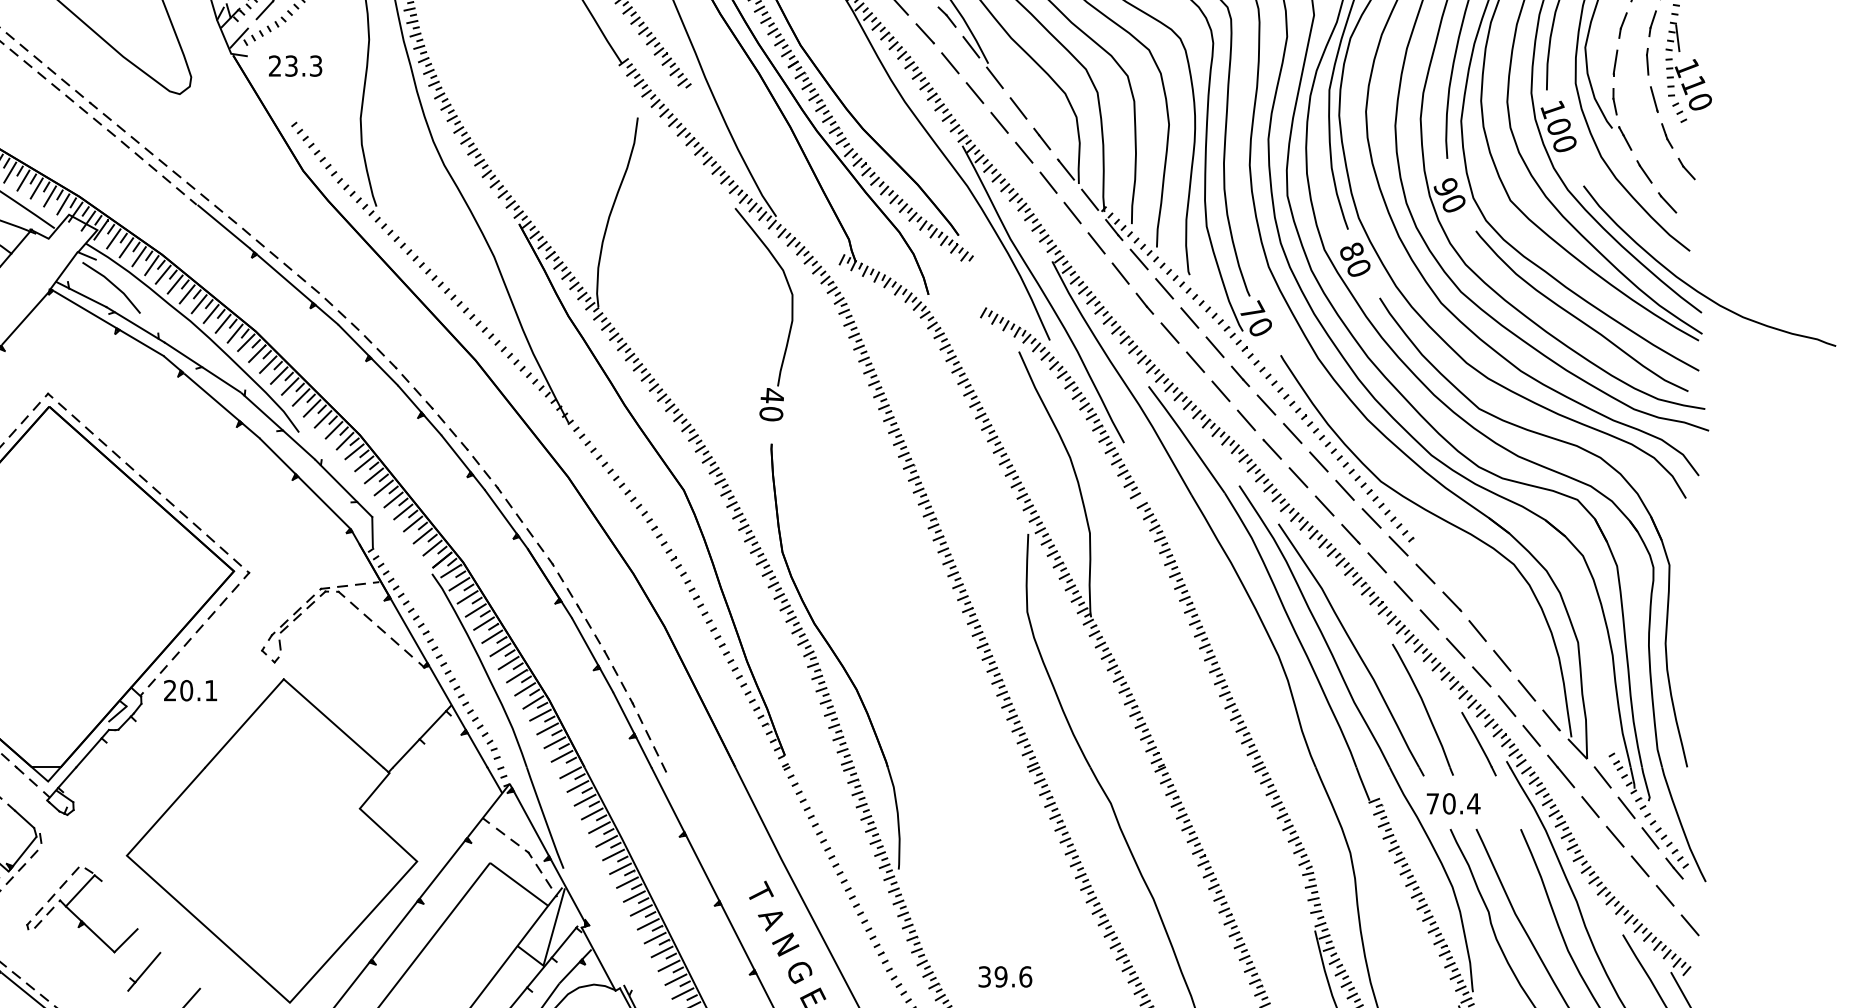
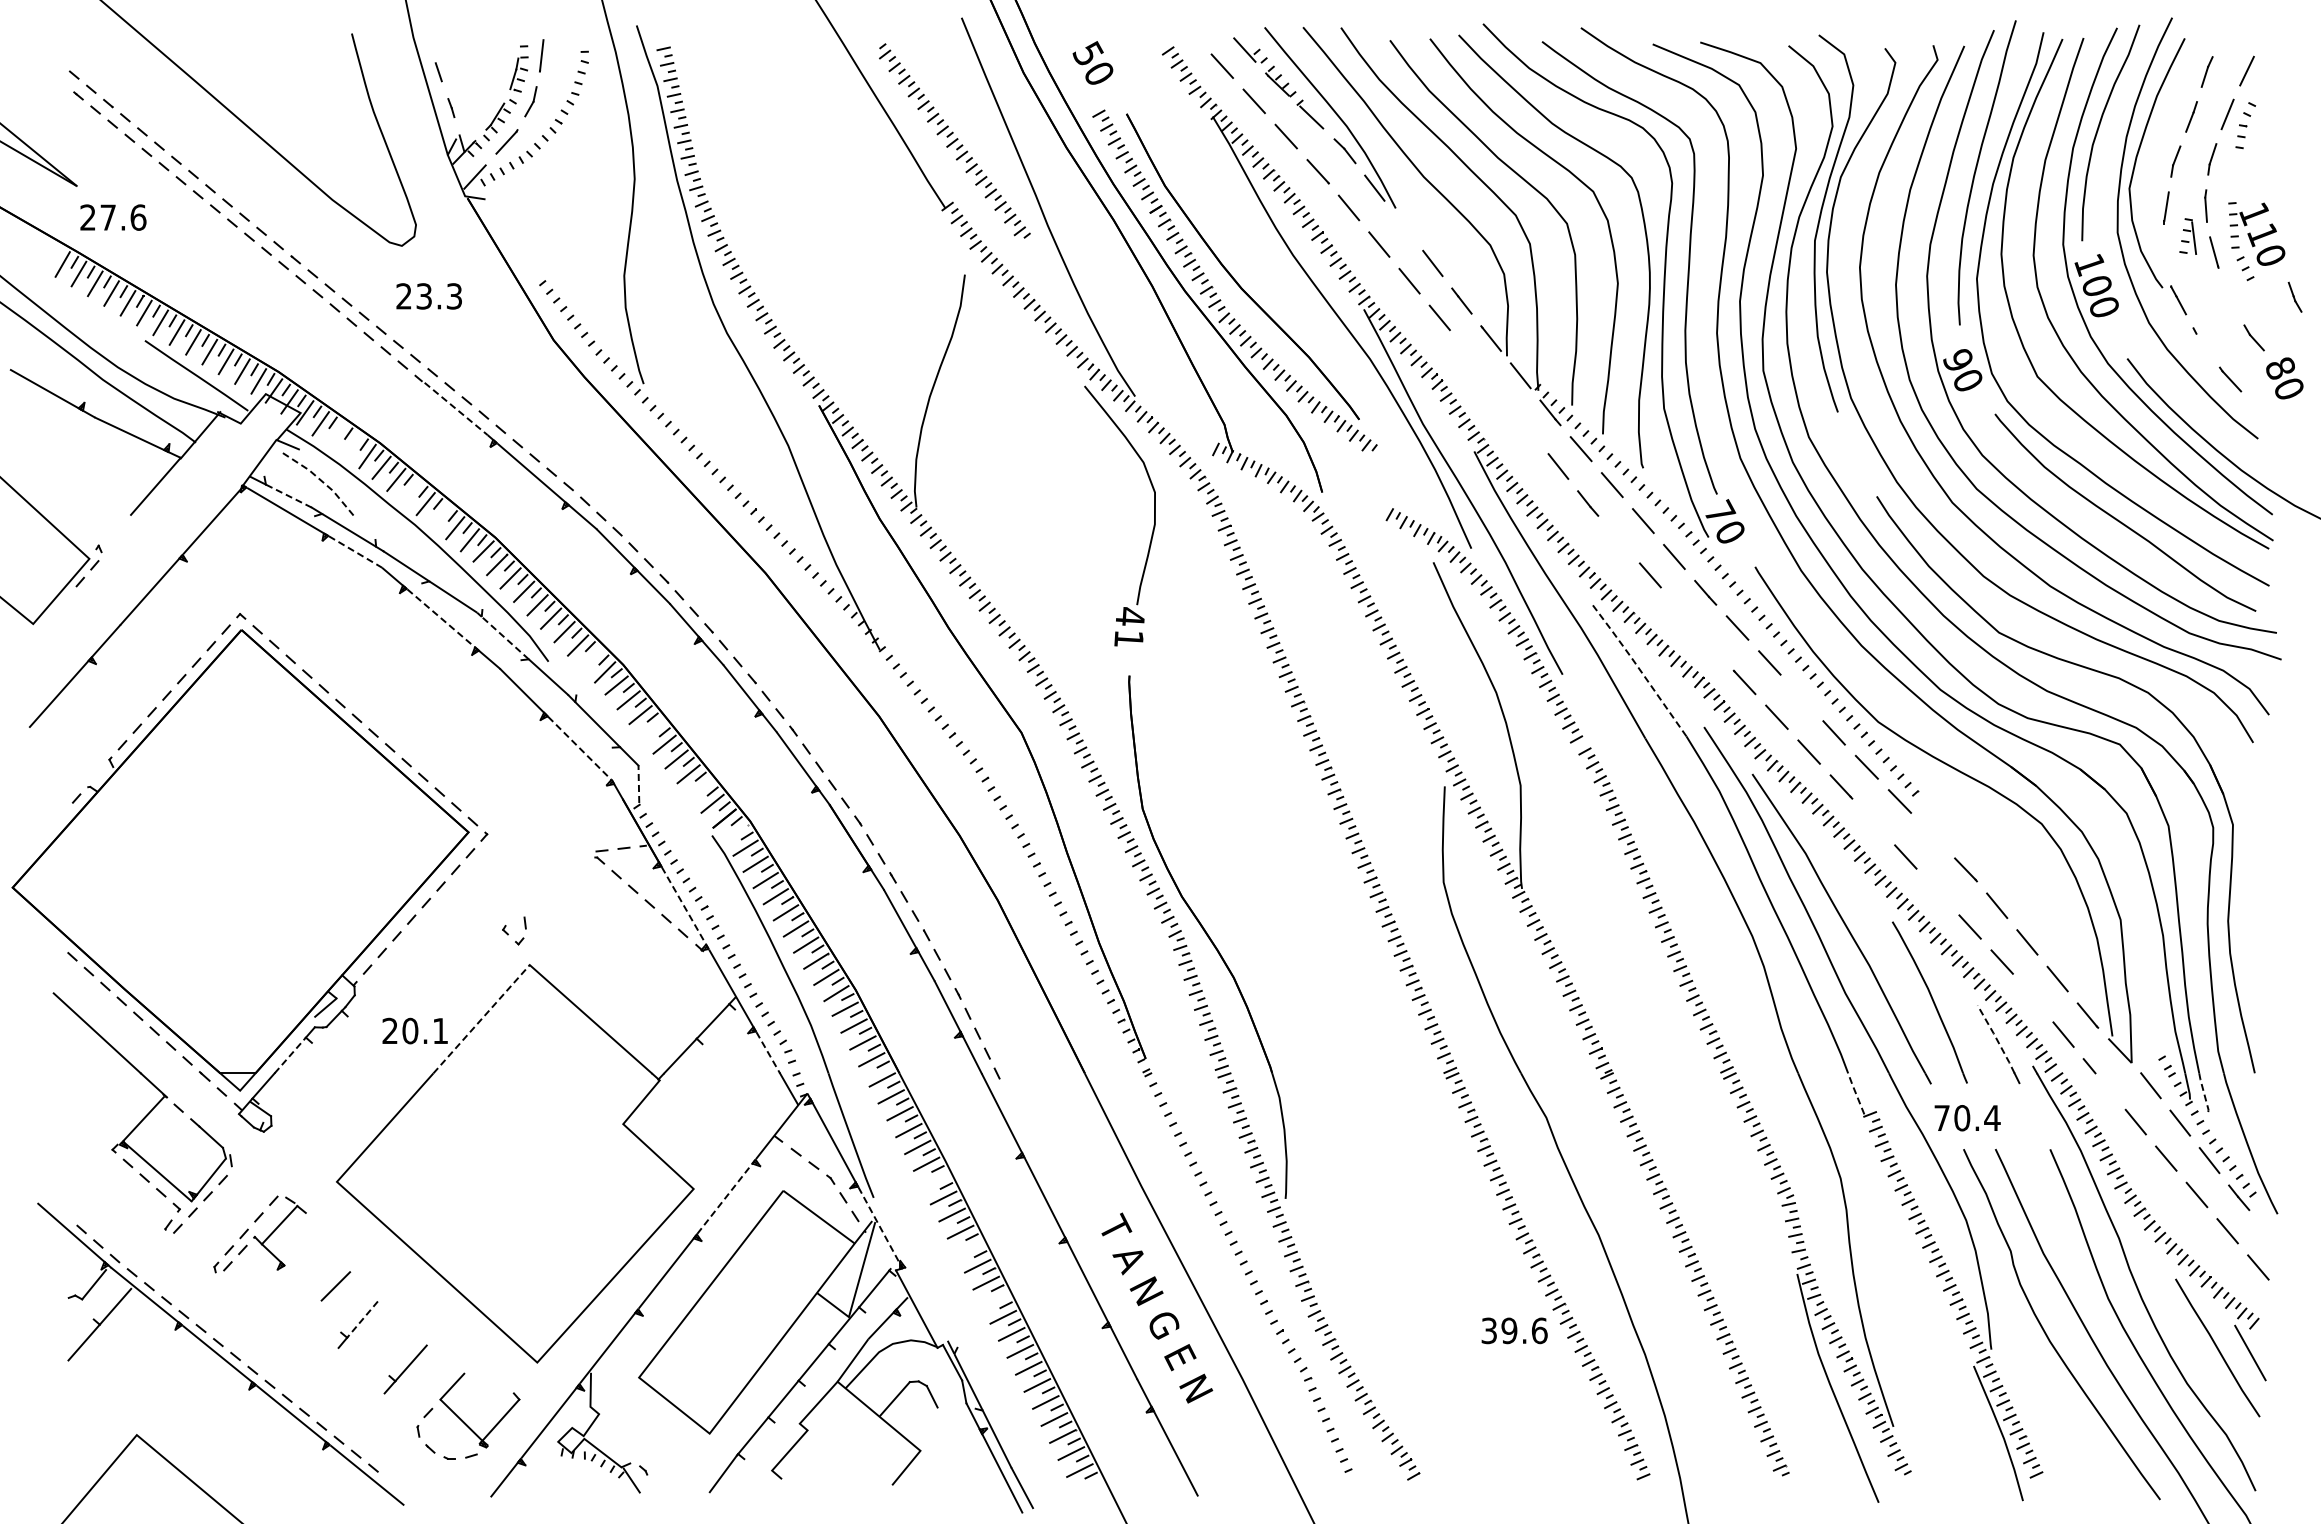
part: (1672, 36) -> (2187, 236), moved
text: (294, 66) -> (428, 296), moved
line: (994, 77) -> (1403, 225), removed
part: (1614, 101) -> (2165, 254), removed
part: (1666, 135) -> (2294, 296), moved
line: (1645, 173) -> (2203, 343), removed
line: (1048, 182) -> (1469, 354), removed
line: (1072, 212) -> (1499, 391), removed
line: (224, 226) -> (456, 408), solid -> dashed
line: (1096, 242) -> (1528, 428), removed
line: (126, 247) -> (336, 434), removed
line: (138, 256) -> (351, 445), removed
text: (1355, 259) -> (2284, 378), moved
line: (114, 285) -> (321, 480), solid -> dashed
line: (187, 294) -> (411, 492), removed
line: (87, 298) -> (288, 496), solid -> dashed
line: (211, 314) -> (440, 516), removed
line: (1169, 333) -> (1618, 539), removed
line: (142, 342) -> (355, 551), solid -> dashed
line: (1220, 391) -> (1681, 611), removed
line: (214, 399) -> (444, 621), solid -> dashed
line: (264, 413) -> (505, 638), solid -> dashed
text: (770, 414) -> (1128, 639), 40 -> 41
line: (1246, 420) -> (1712, 646), removed
line: (334, 429) -> (591, 658), removed
line: (1186, 438) -> (1639, 669), solid -> dashed
line: (1318, 461) -> (1801, 697), removed
line: (383, 487) -> (652, 729), removed
line: (325, 503) -> (581, 749), solid -> dashed
line: (372, 532) -> (638, 784), solid -> dashed
line: (422, 536) -> (700, 789), removed
line: (1377, 562) -> (1873, 821), removed
line: (451, 570) -> (735, 831), removed
line: (1425, 573) -> (1933, 835), removed
part: (299, 613) -> (548, 884), removed
line: (1429, 619) -> (1937, 891), removed
line: (411, 634) -> (686, 909), solid -> dashed
text: (190, 690) -> (414, 1030), moved
line: (1507, 705) -> (2033, 997), removed
line: (244, 722) -> (481, 1018), solid -> dashed
line: (1477, 739) -> (1996, 1038), solid -> dashed
line: (478, 750) -> (768, 1052), solid -> dashed
line: (89, 752) -> (290, 1055), solid -> dashed
line: (1565, 777) -> (2105, 1085), removed
line: (1362, 783) -> (1855, 1093), solid -> dashed
line: (1646, 784) -> (2204, 1094), solid -> dashed
line: (613, 854) -> (934, 1180), removed
line: (444, 866) -> (727, 1195), solid -> dashed
line: (569, 893) -> (880, 1228), solid -> dashed
line: (640, 909) -> (968, 1248), removed
line: (99, 938) -> (303, 1283), removed
line: (661, 951) -> (994, 1299), removed
line: (147, 967) -> (362, 1319), solid -> dashed
text: (1005, 976) -> (1514, 1330), moved

